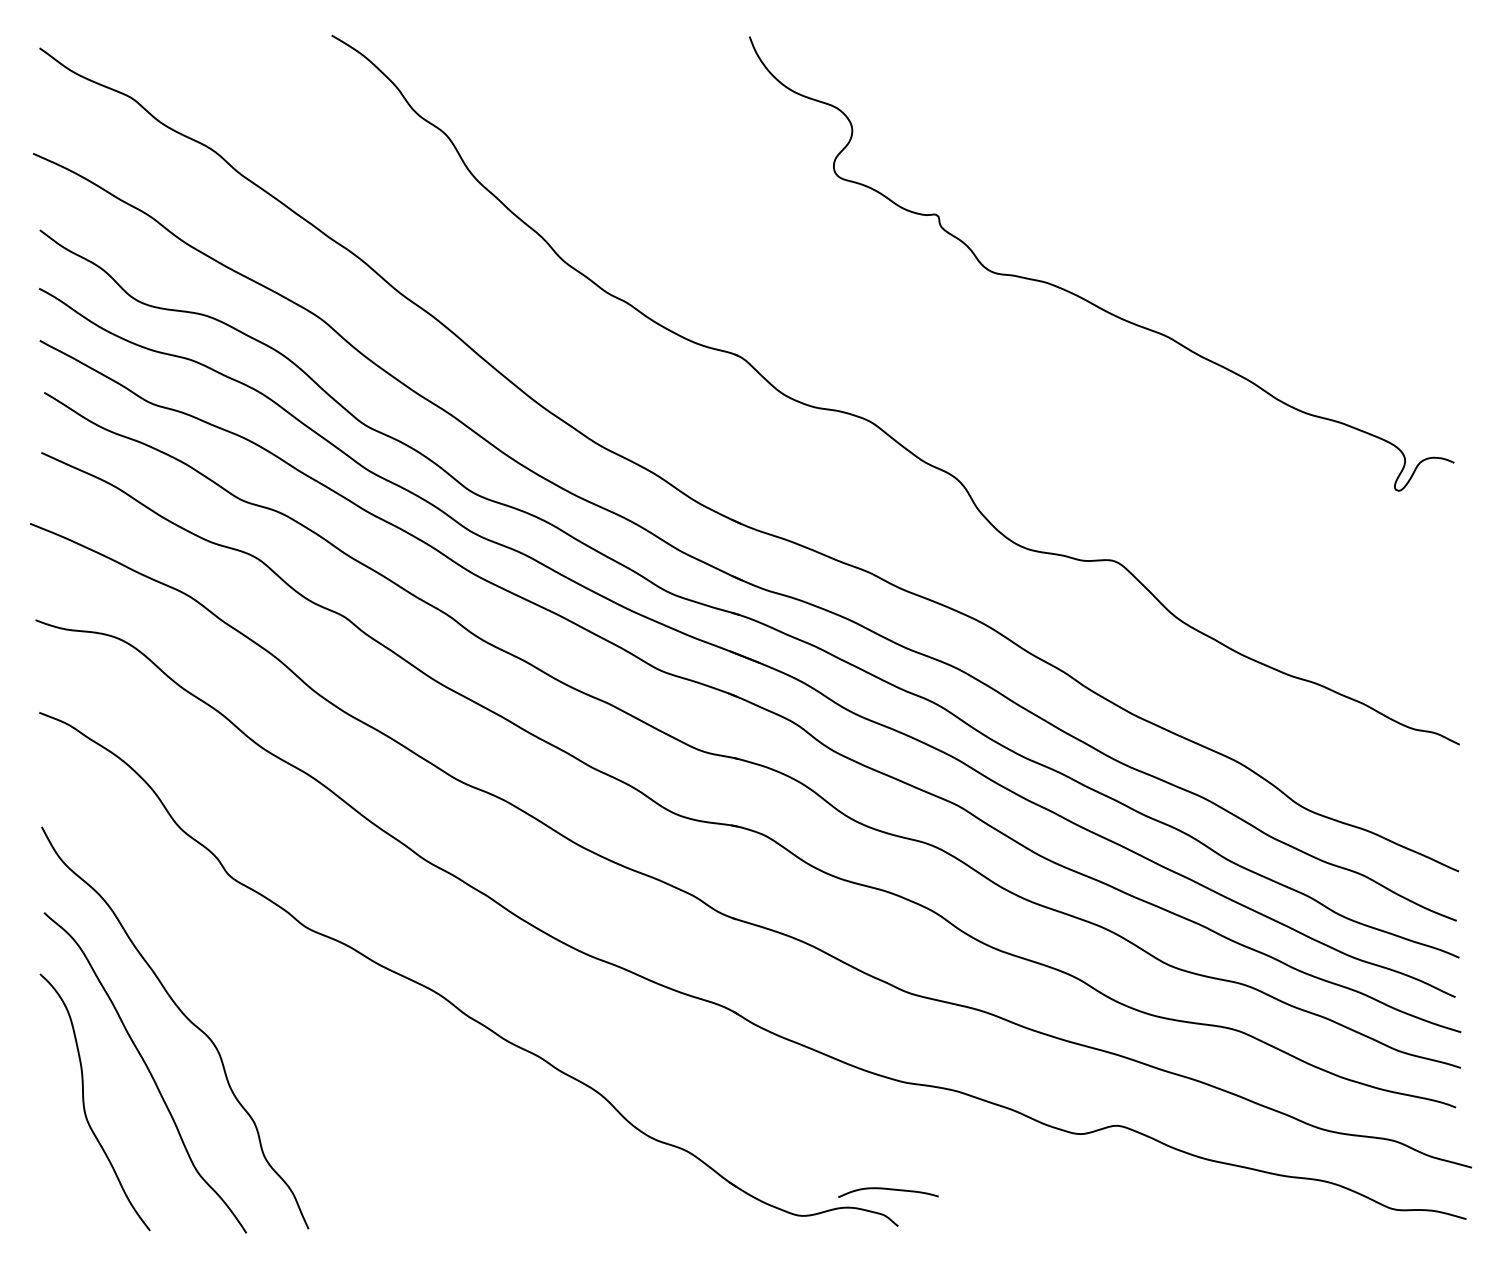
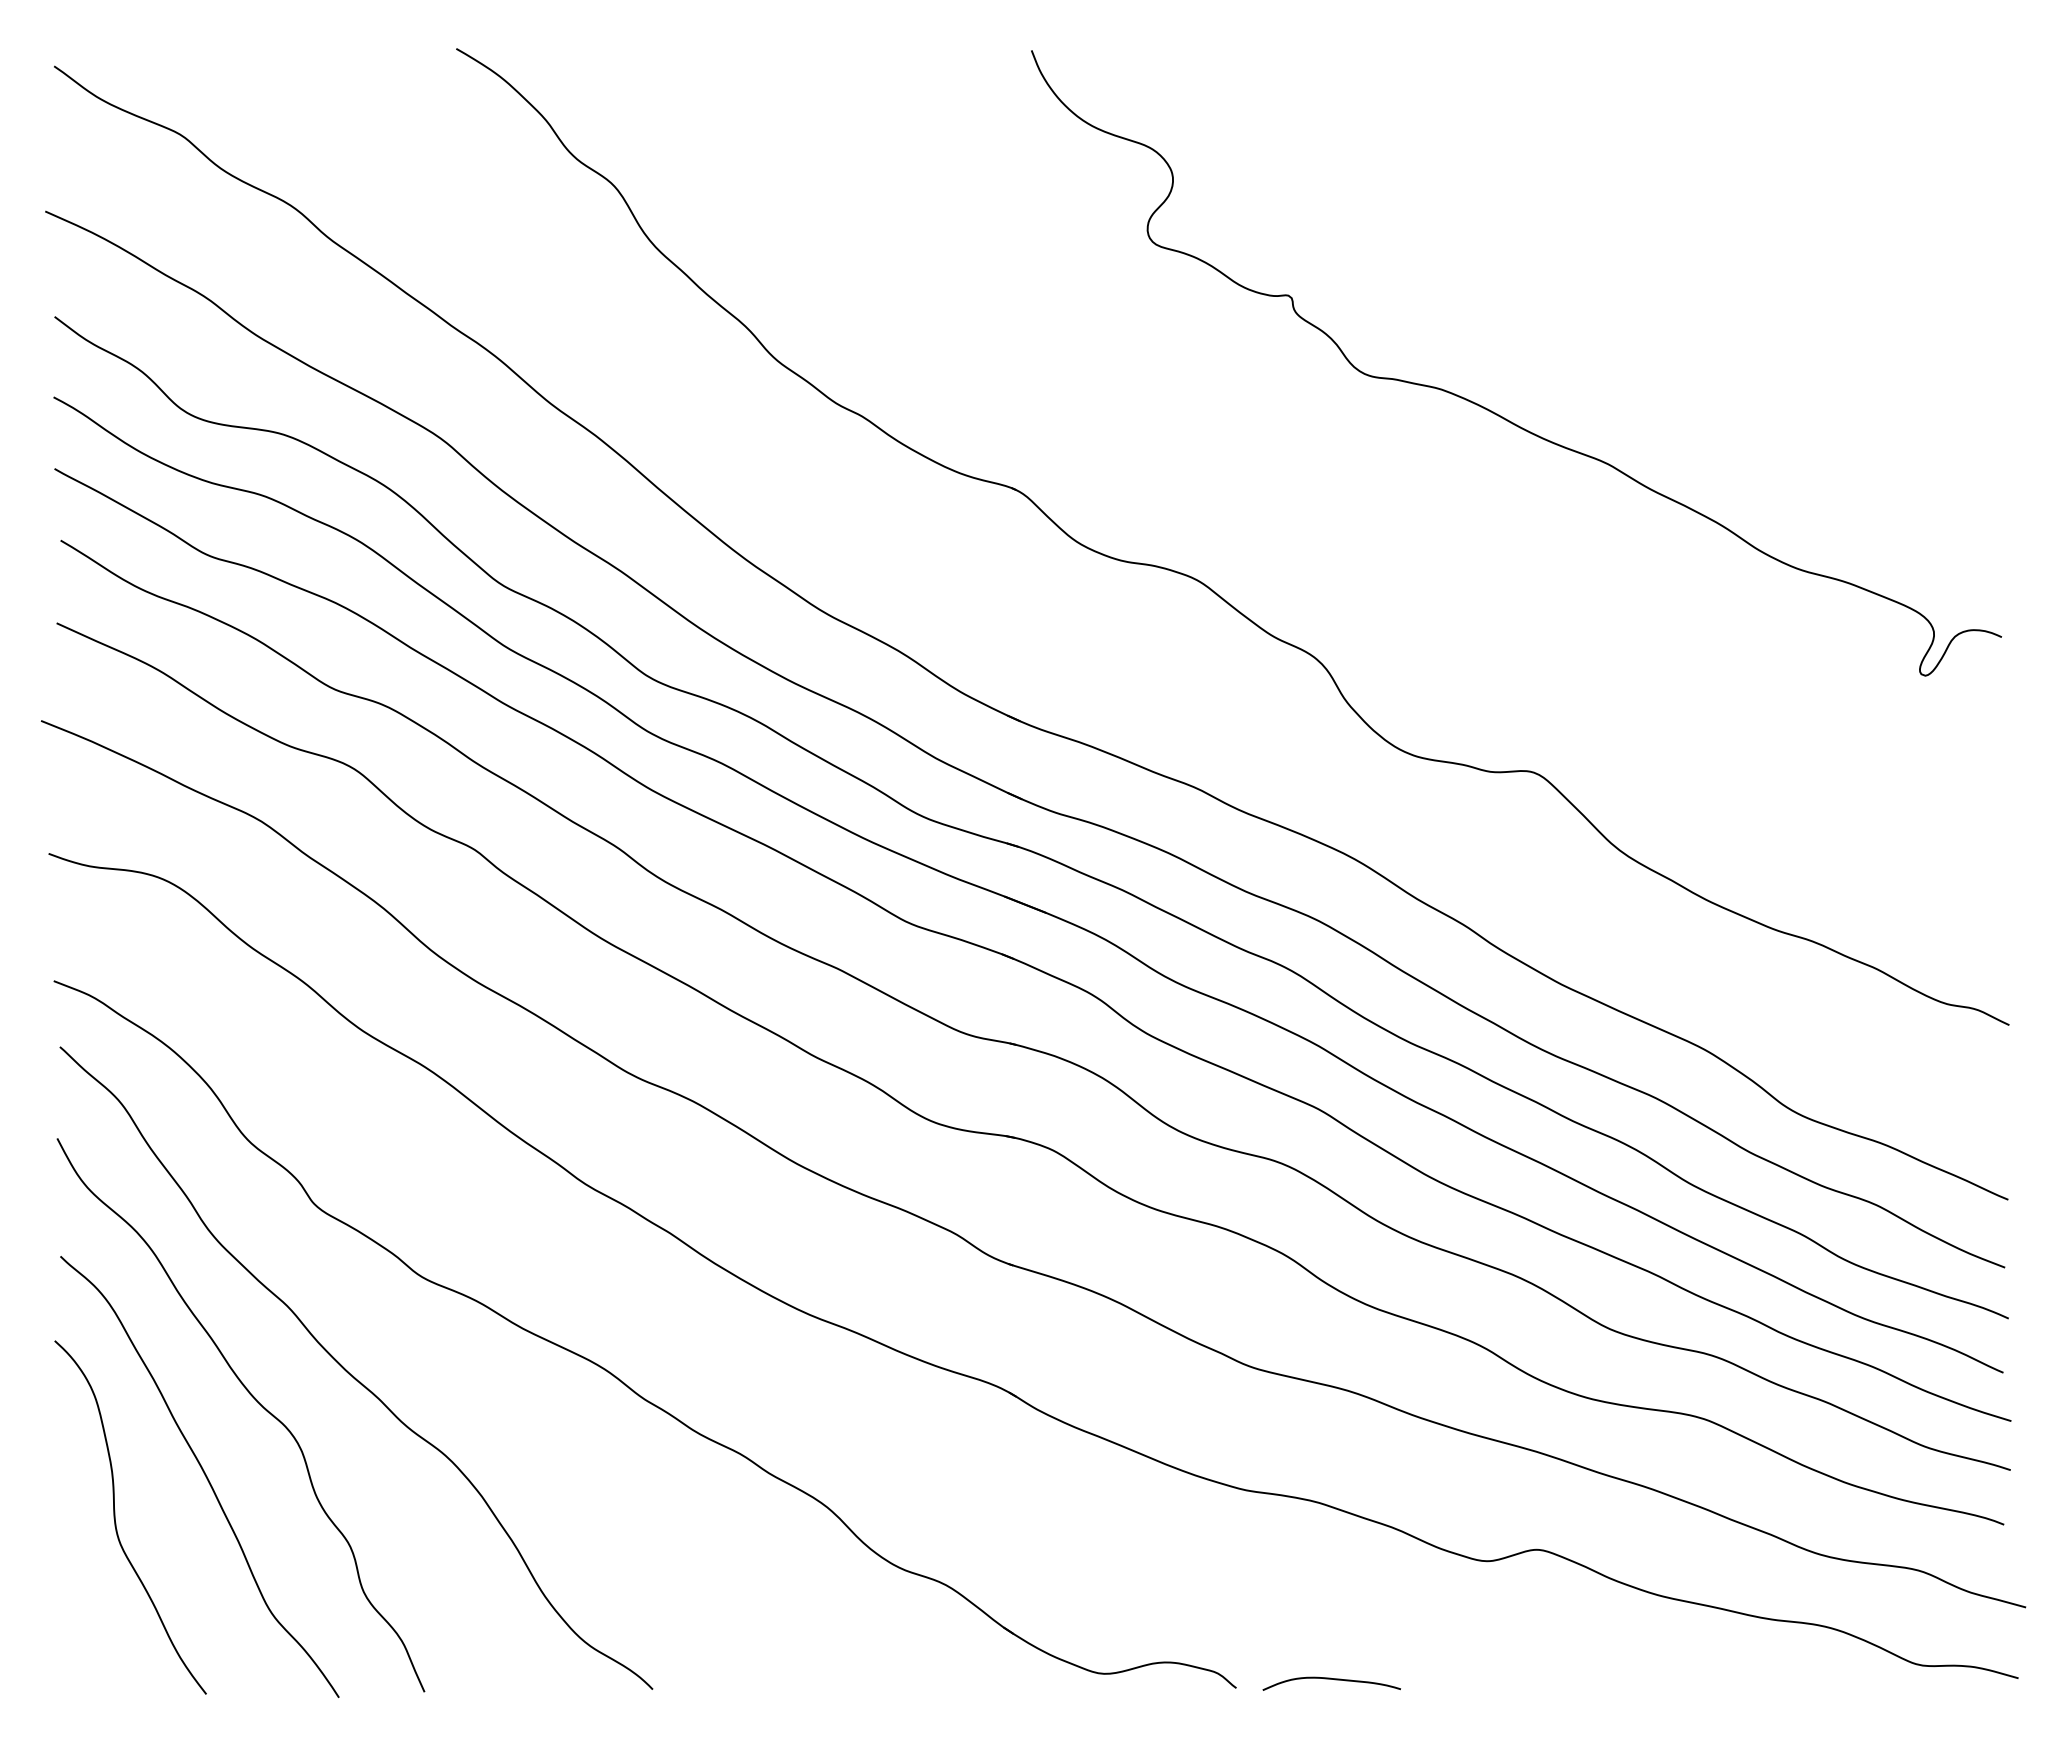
curve: (254, 997) -> (350, 1373), added
curve: (888, 1189) -> (1331, 1679), moved

